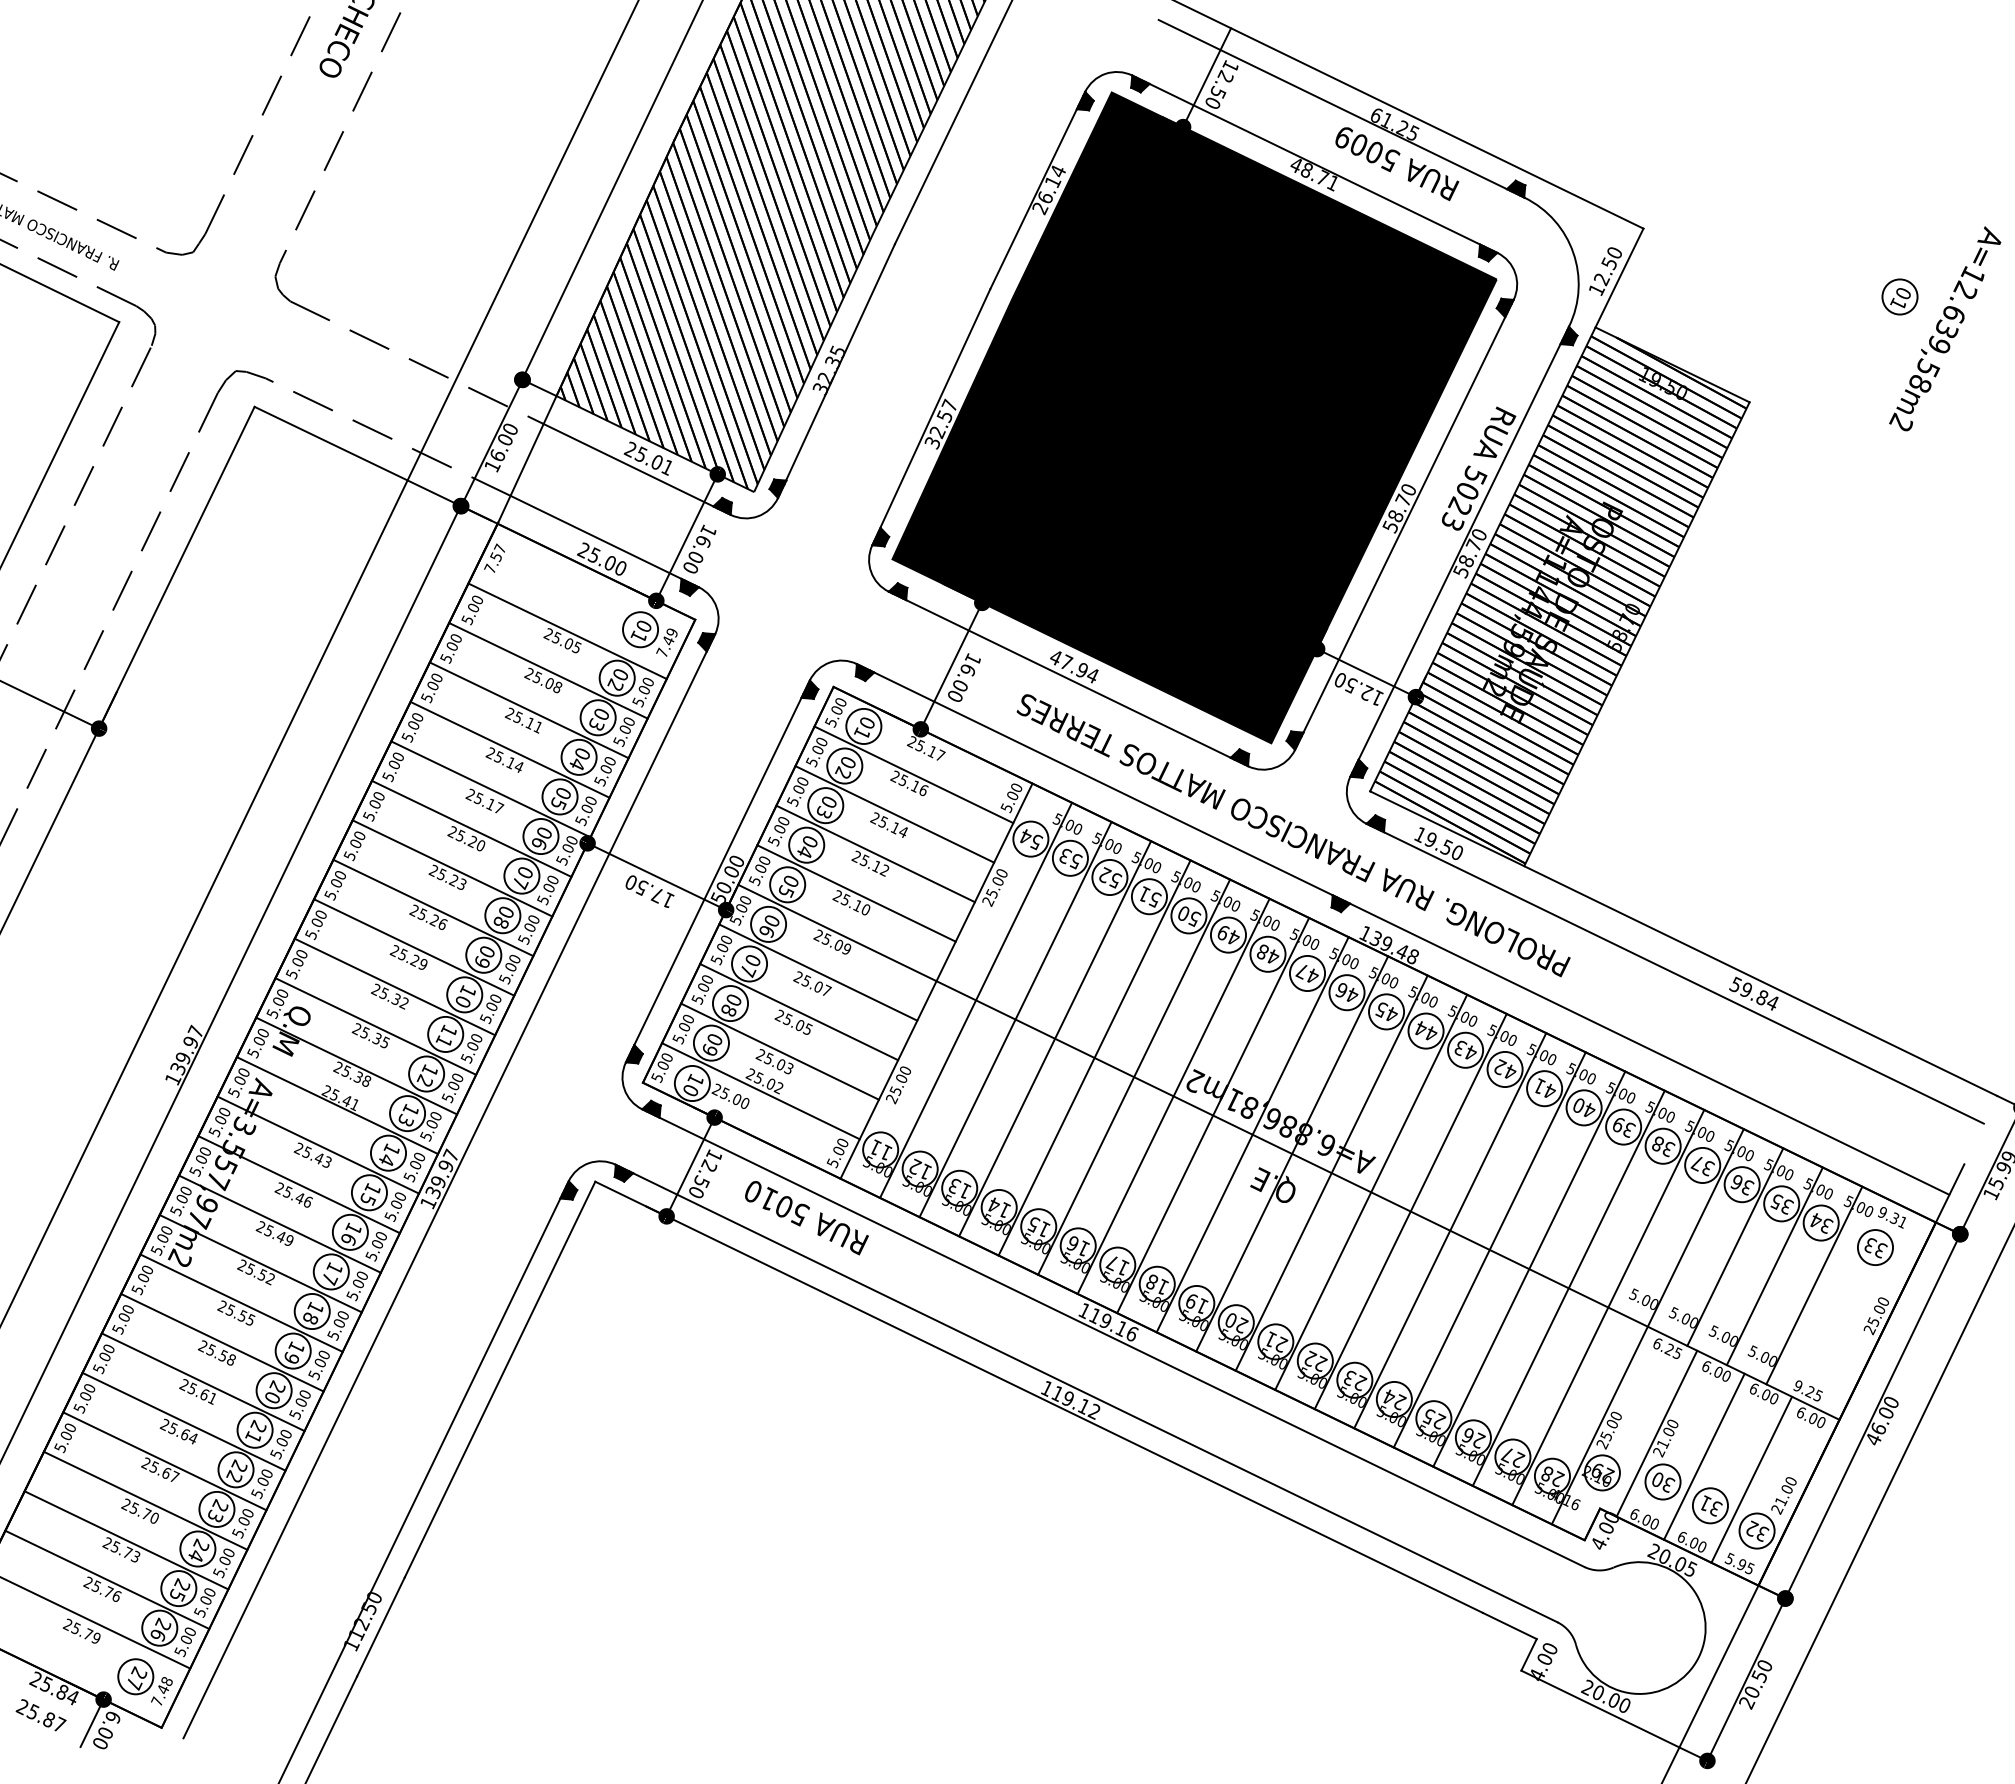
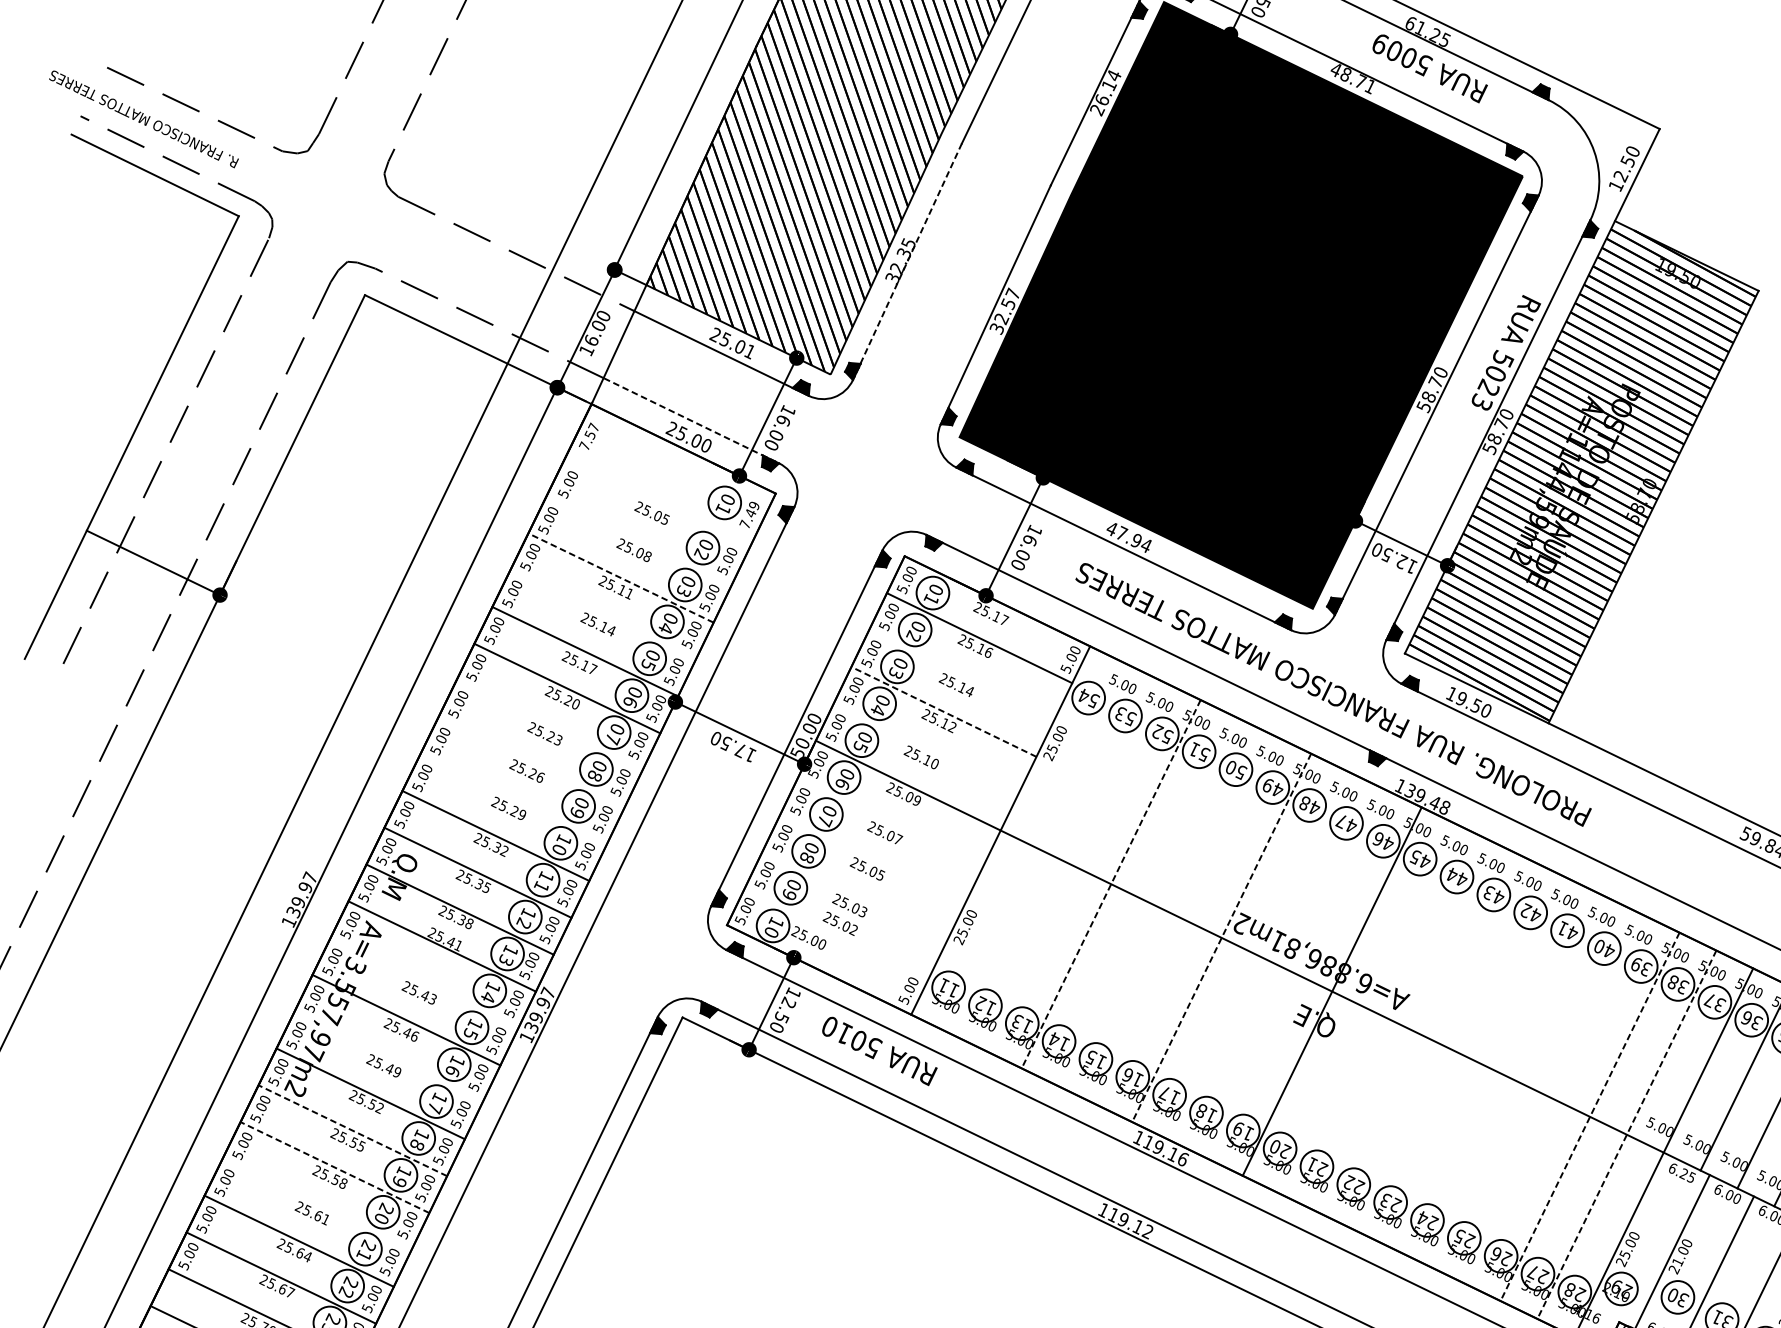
line: (836, 371) -> (907, 262), solid -> dashed
line: (605, 541) -> (692, 420), solid -> dashed
line: (567, 631) -> (656, 504), removed
line: (548, 670) -> (638, 540), removed
line: (528, 710) -> (620, 578), solid -> dashed
line: (509, 749) -> (602, 614), removed
line: (894, 814) -> (961, 675), removed
line: (875, 853) -> (943, 711), solid -> dashed
line: (452, 868) -> (549, 725), removed
line: (856, 893) -> (926, 748), removed
line: (433, 907) -> (531, 761), removed
line: (414, 947) -> (514, 799), removed
line: (818, 972) -> (890, 822), removed
line: (976, 999) -> (1037, 847), removed
line: (799, 1012) -> (872, 859), removed
line: (1015, 1019) -> (1074, 866), removed
line: (1055, 1038) -> (1111, 883), solid -> dashed
line: (779, 1051) -> (854, 896), removed
line: (1094, 1057) -> (1147, 901), removed
line: (1134, 1076) -> (1185, 919), removed
line: (760, 1091) -> (836, 933), removed
line: (1173, 1096) -> (1221, 938), solid -> dashed
line: (1213, 1115) -> (1258, 955), removed
line: (1252, 1134) -> (1295, 973), removed
line: (317, 1144) -> (423, 982), removed
line: (1331, 1172) -> (1368, 1008), removed
line: (1371, 1191) -> (1406, 1026), removed
line: (1410, 1211) -> (1442, 1045), removed
line: (279, 1223) -> (388, 1056), removed
line: (1450, 1230) -> (1479, 1062), removed
line: (1489, 1249) -> (1516, 1080), removed
line: (1529, 1268) -> (1553, 1098), removed
line: (1568, 1288) -> (1589, 1117), solid -> dashed
line: (241, 1302) -> (352, 1130), solid -> dashed
line: (1608, 1307) -> (1627, 1134), solid -> dashed
line: (221, 1342) -> (334, 1167), solid -> dashed
line: (202, 1382) -> (316, 1204), removed

